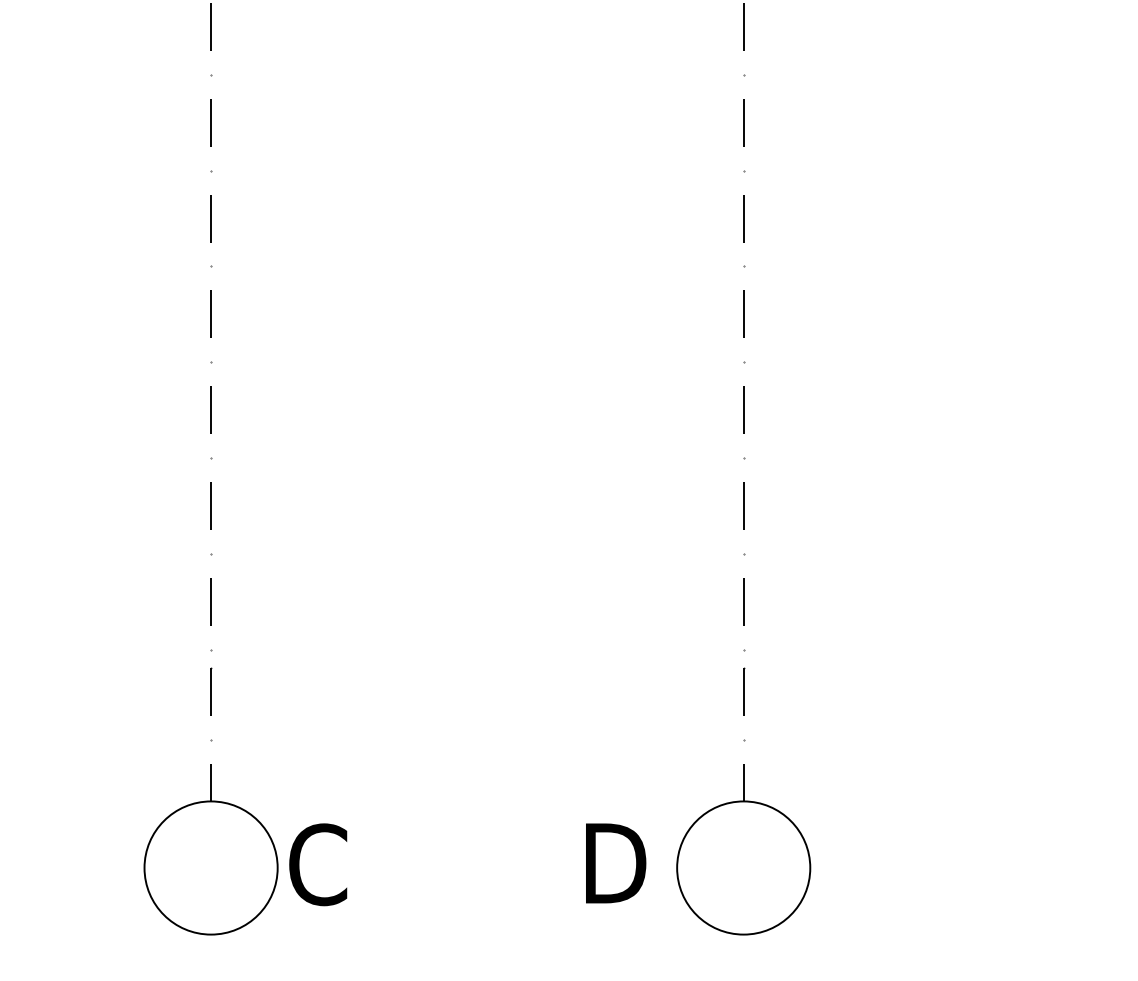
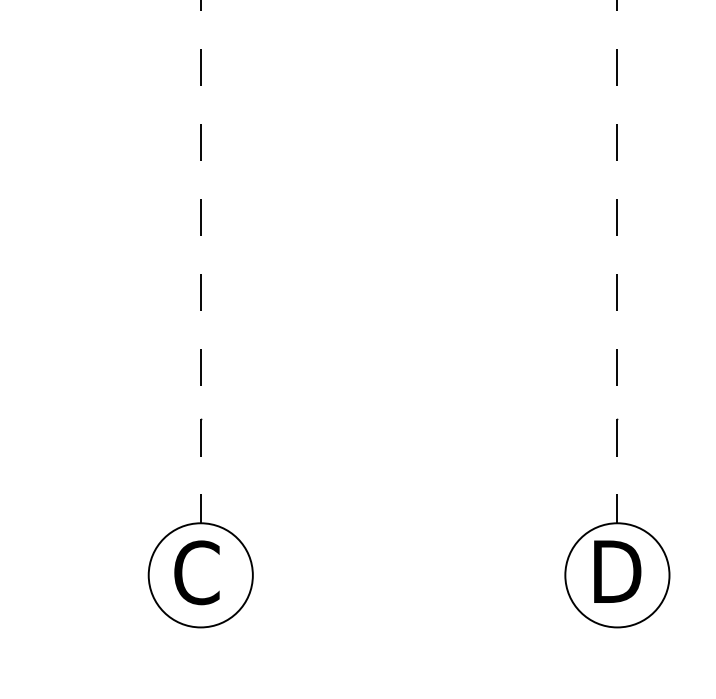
text: (616, 863) -> (618, 571), moved
text: (318, 864) -> (197, 572), moved

